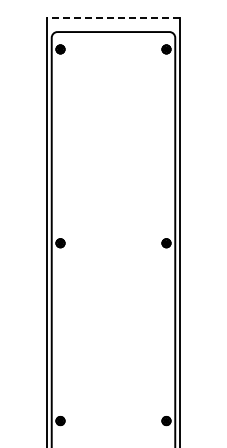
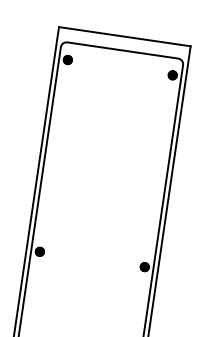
line: (113, 18) -> (124, 37), dashed -> solid

